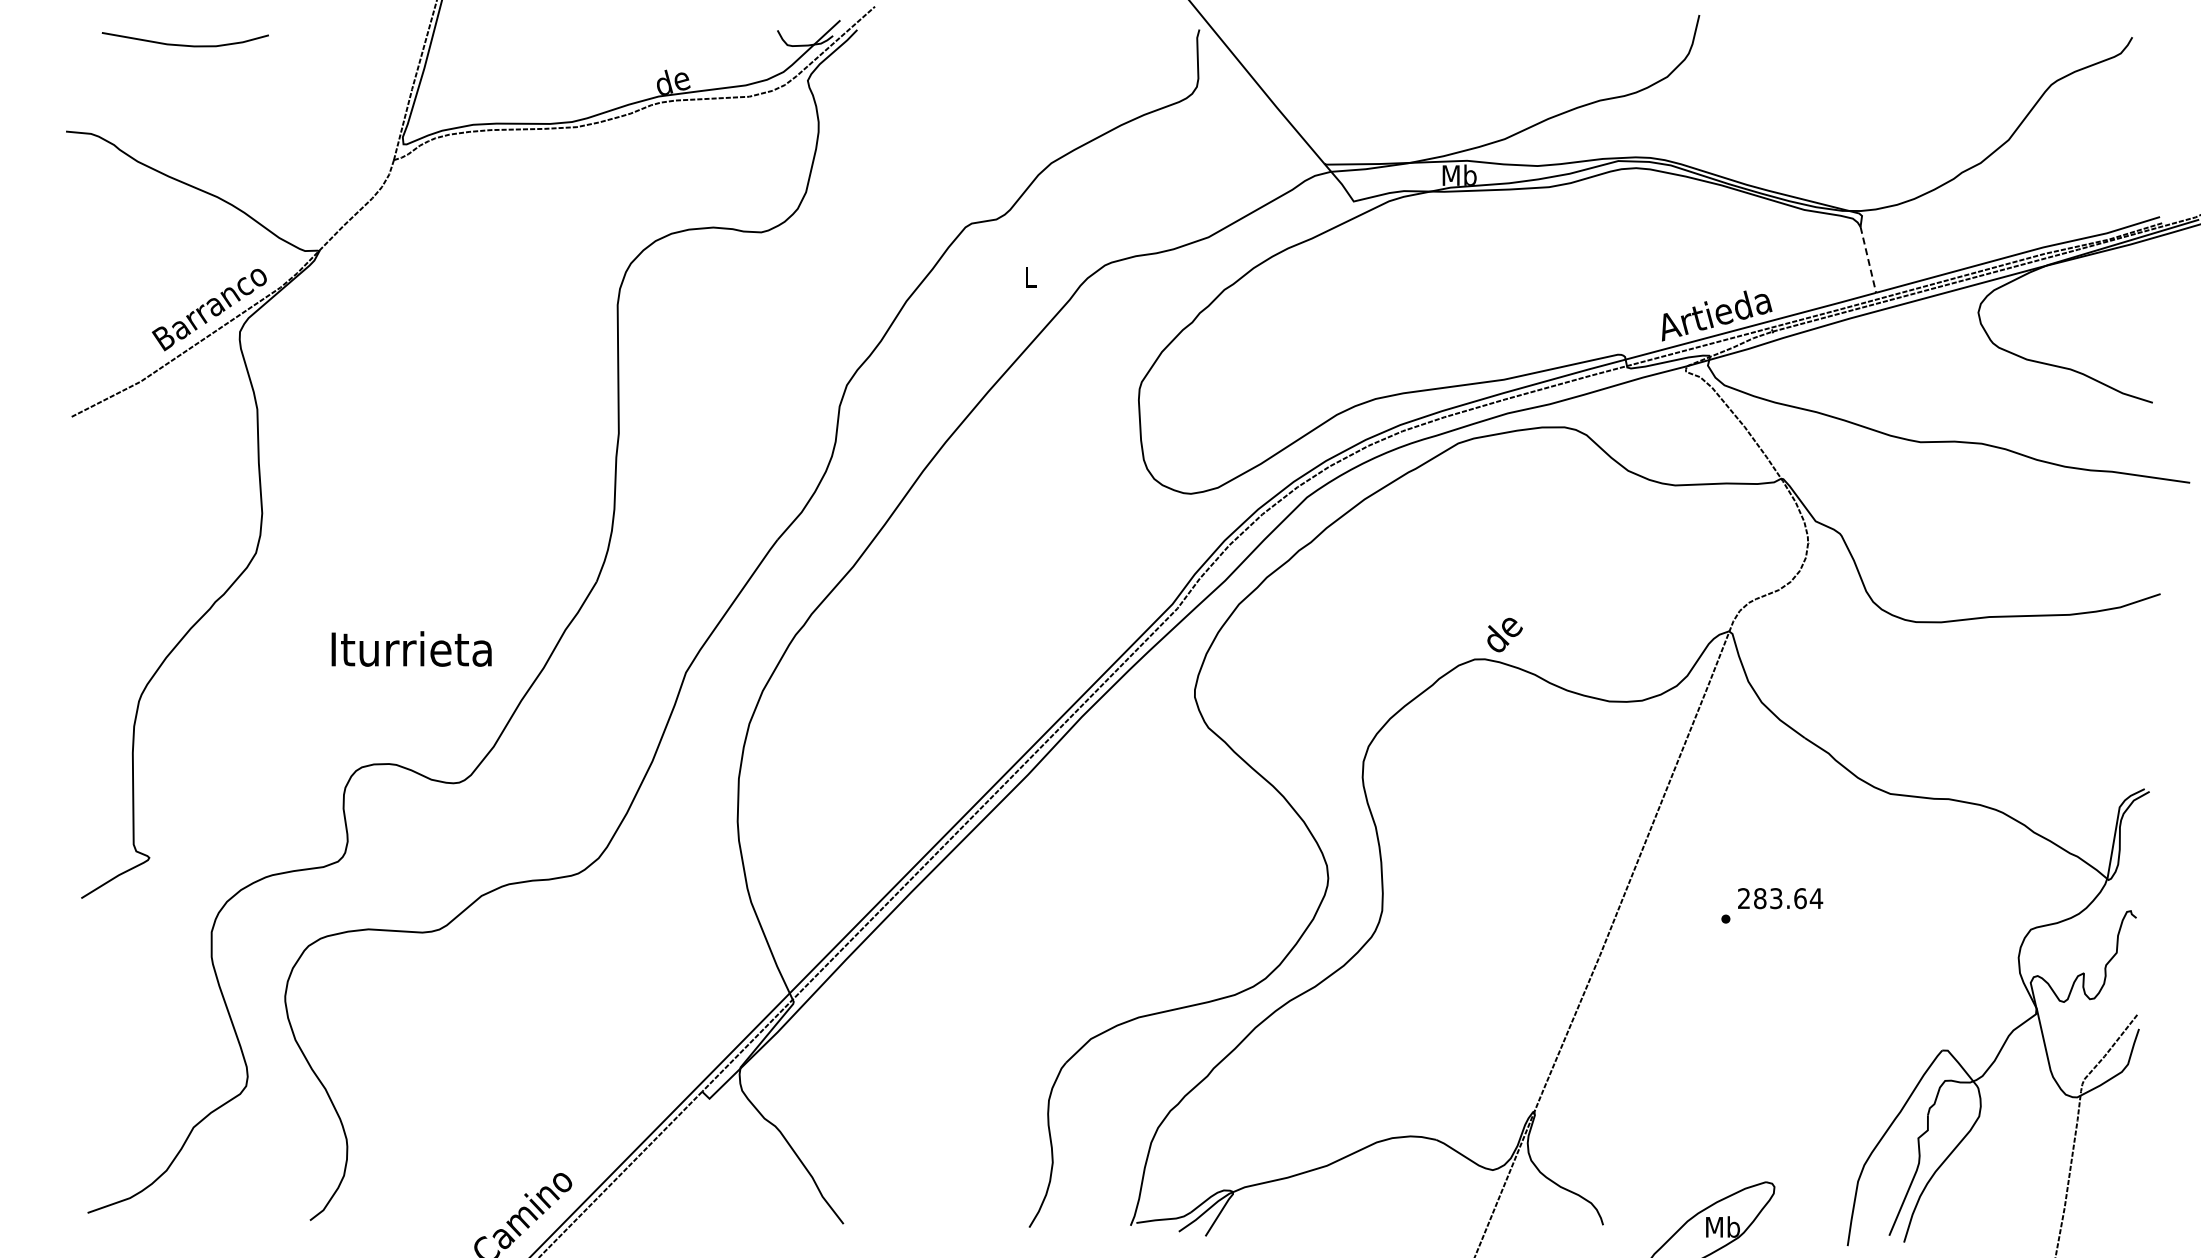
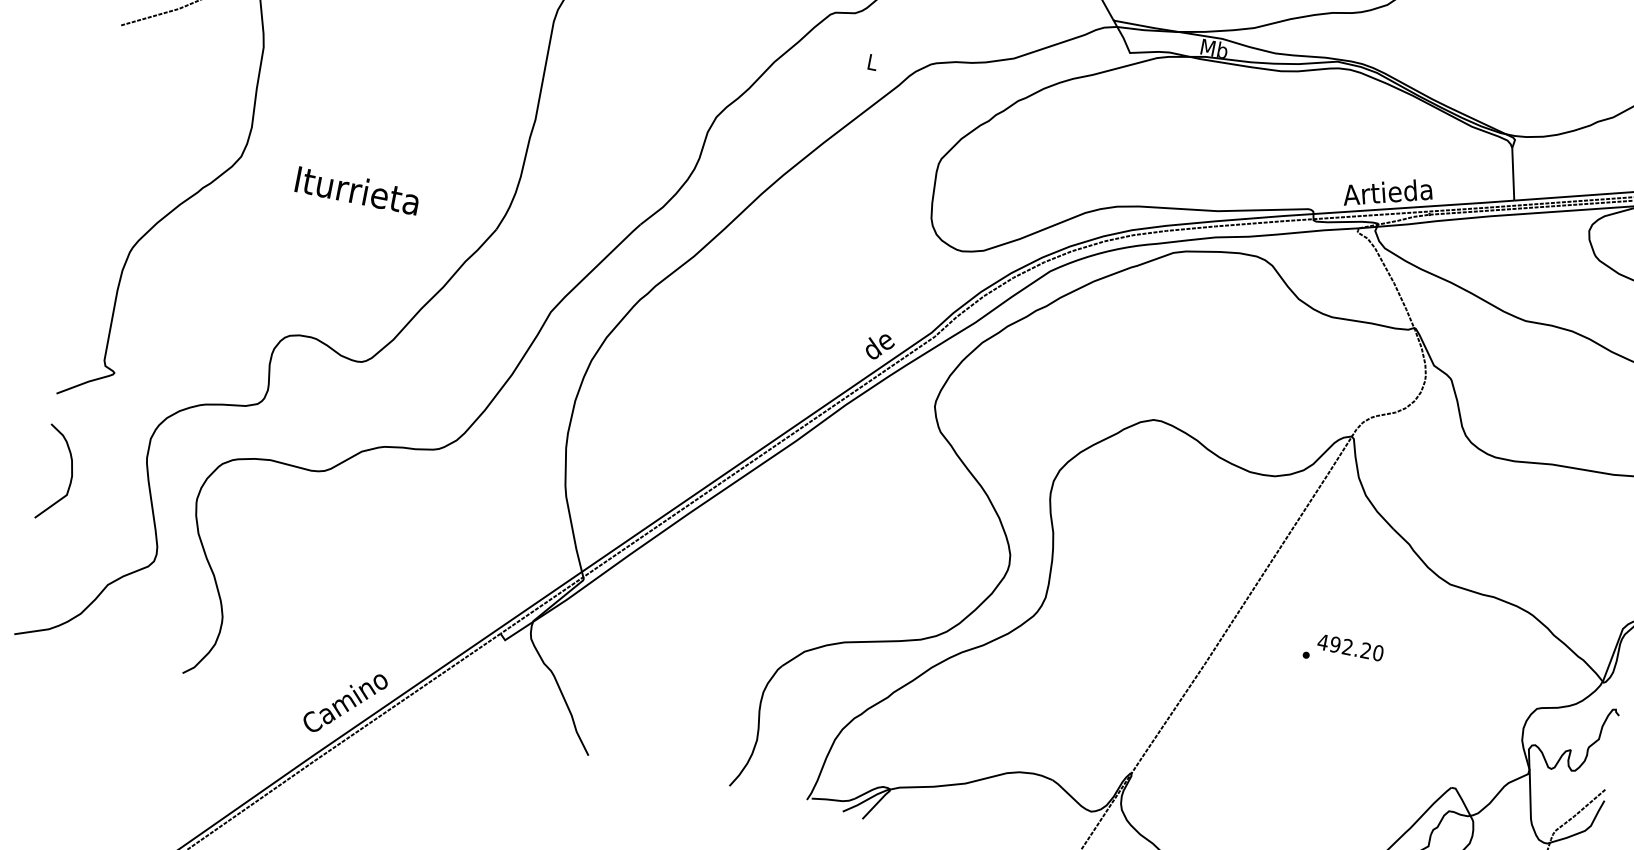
line: (1868, 259) -> (1513, 174), dashed -> solid
text: (1504, 634) -> (879, 346), moved
text: (411, 648) -> (357, 190), moved
text: (1780, 898) -> (1350, 647), 283.64 -> 492.20
curve: (119, 995) -> (71, 473), added

